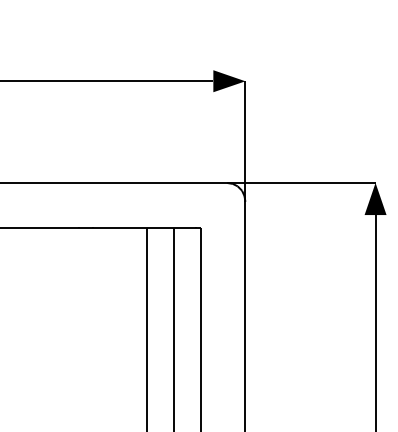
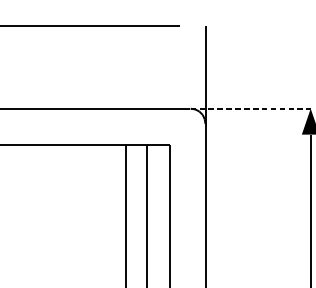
fill: (229, 81) -> (192, 26), removed
line: (301, 182) -> (250, 108), solid -> dashed

